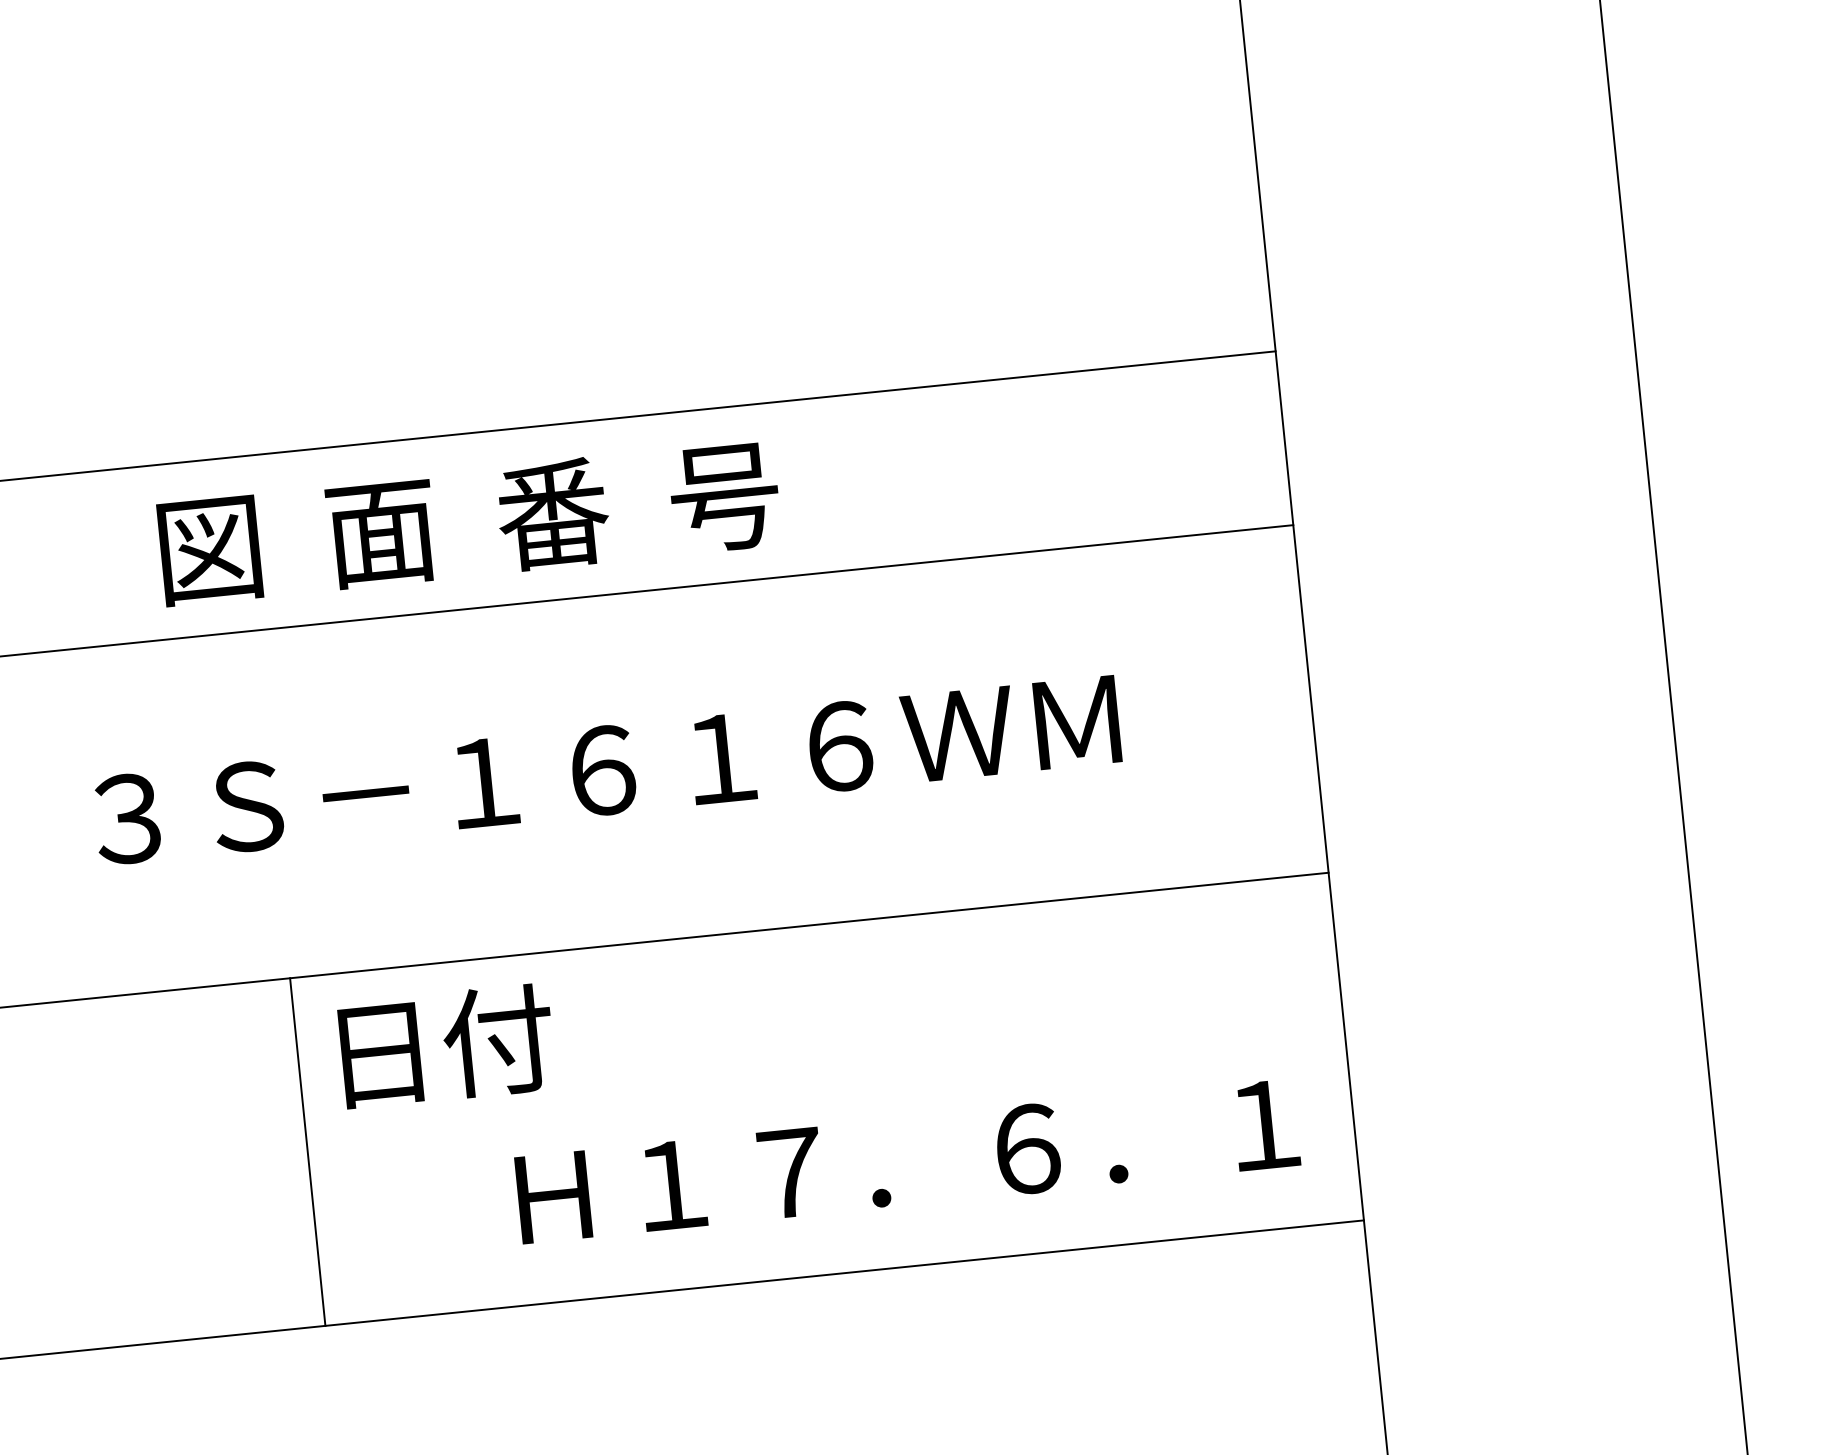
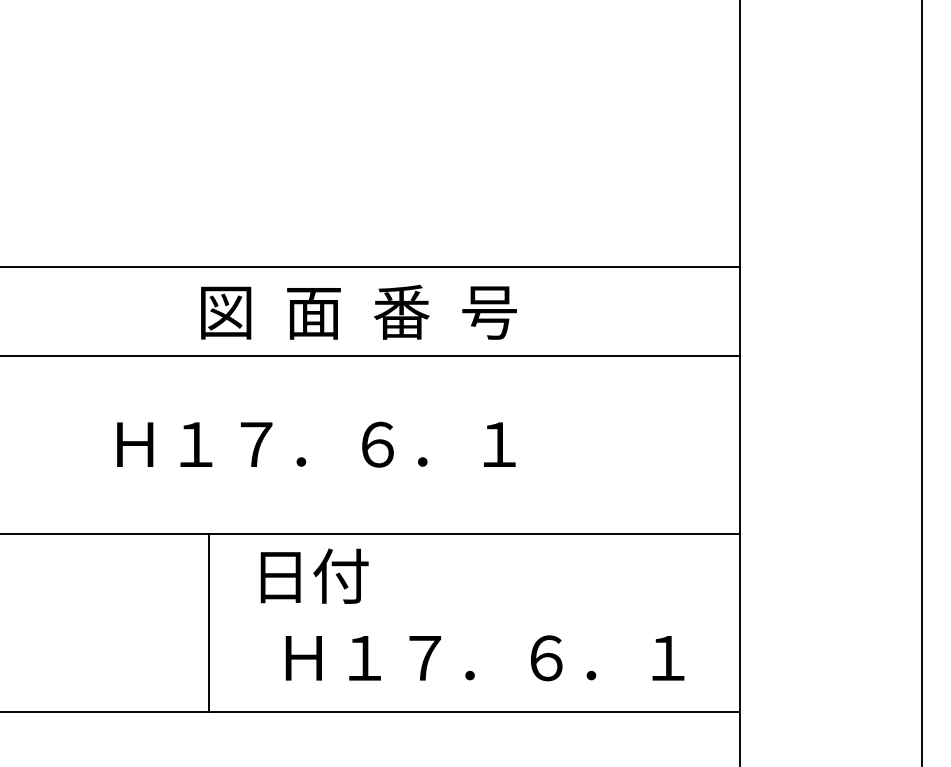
text: (468, 521) -> (358, 311), moved
text: (606, 770) -> (379, 444), ３Ｓ－１６１６ＷＭ -> Ｈ１７．６．１
text: (446, 1044) -> (314, 575), moved
text: (906, 1161) -> (484, 658), moved

